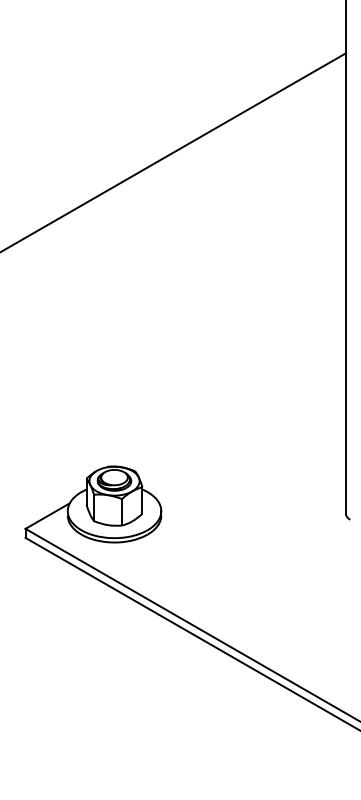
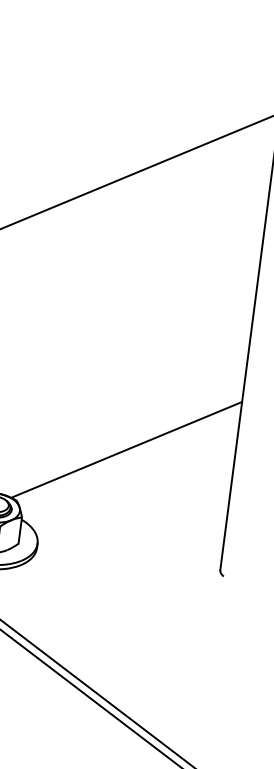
line: (237, 406) -> (126, 449), added

